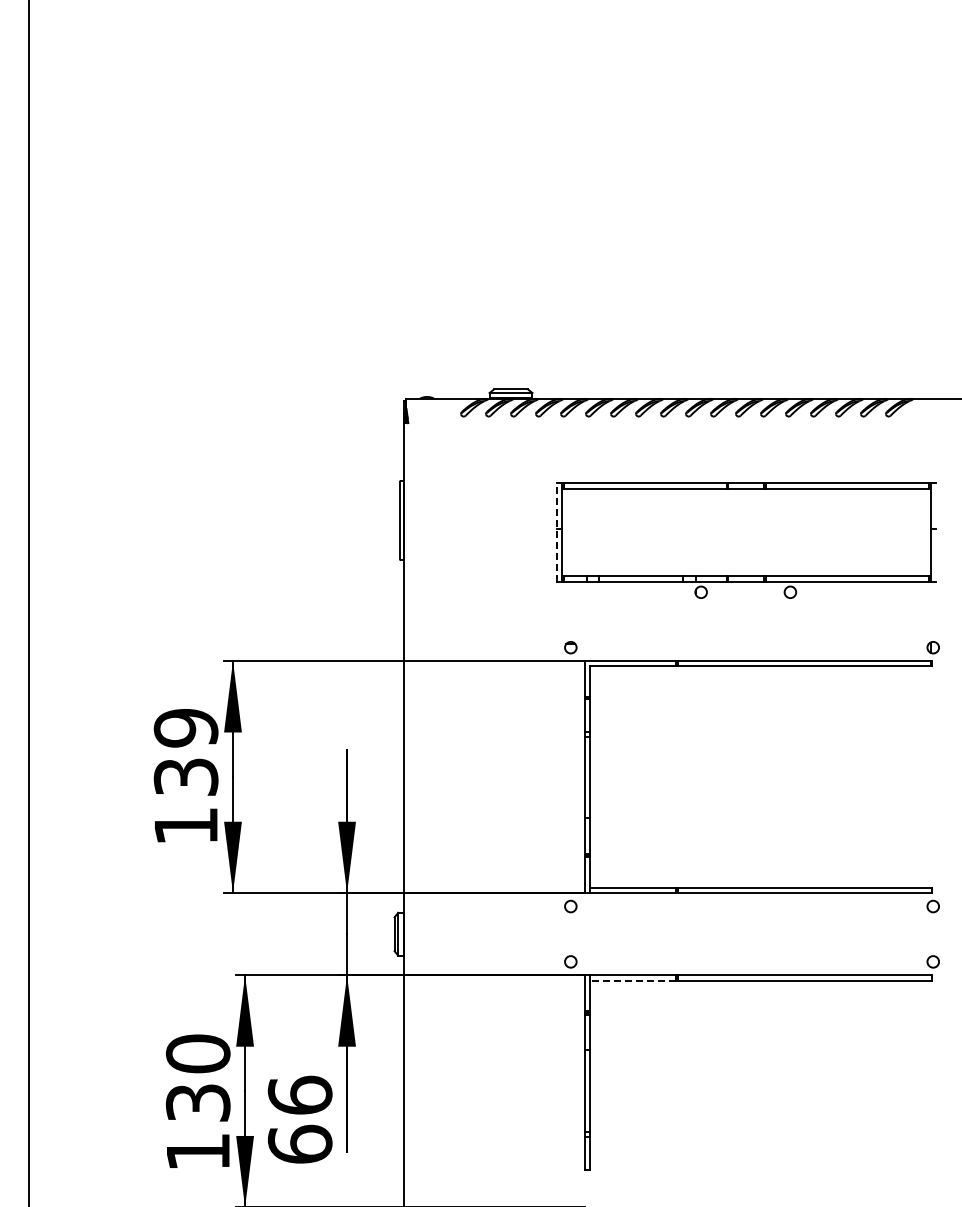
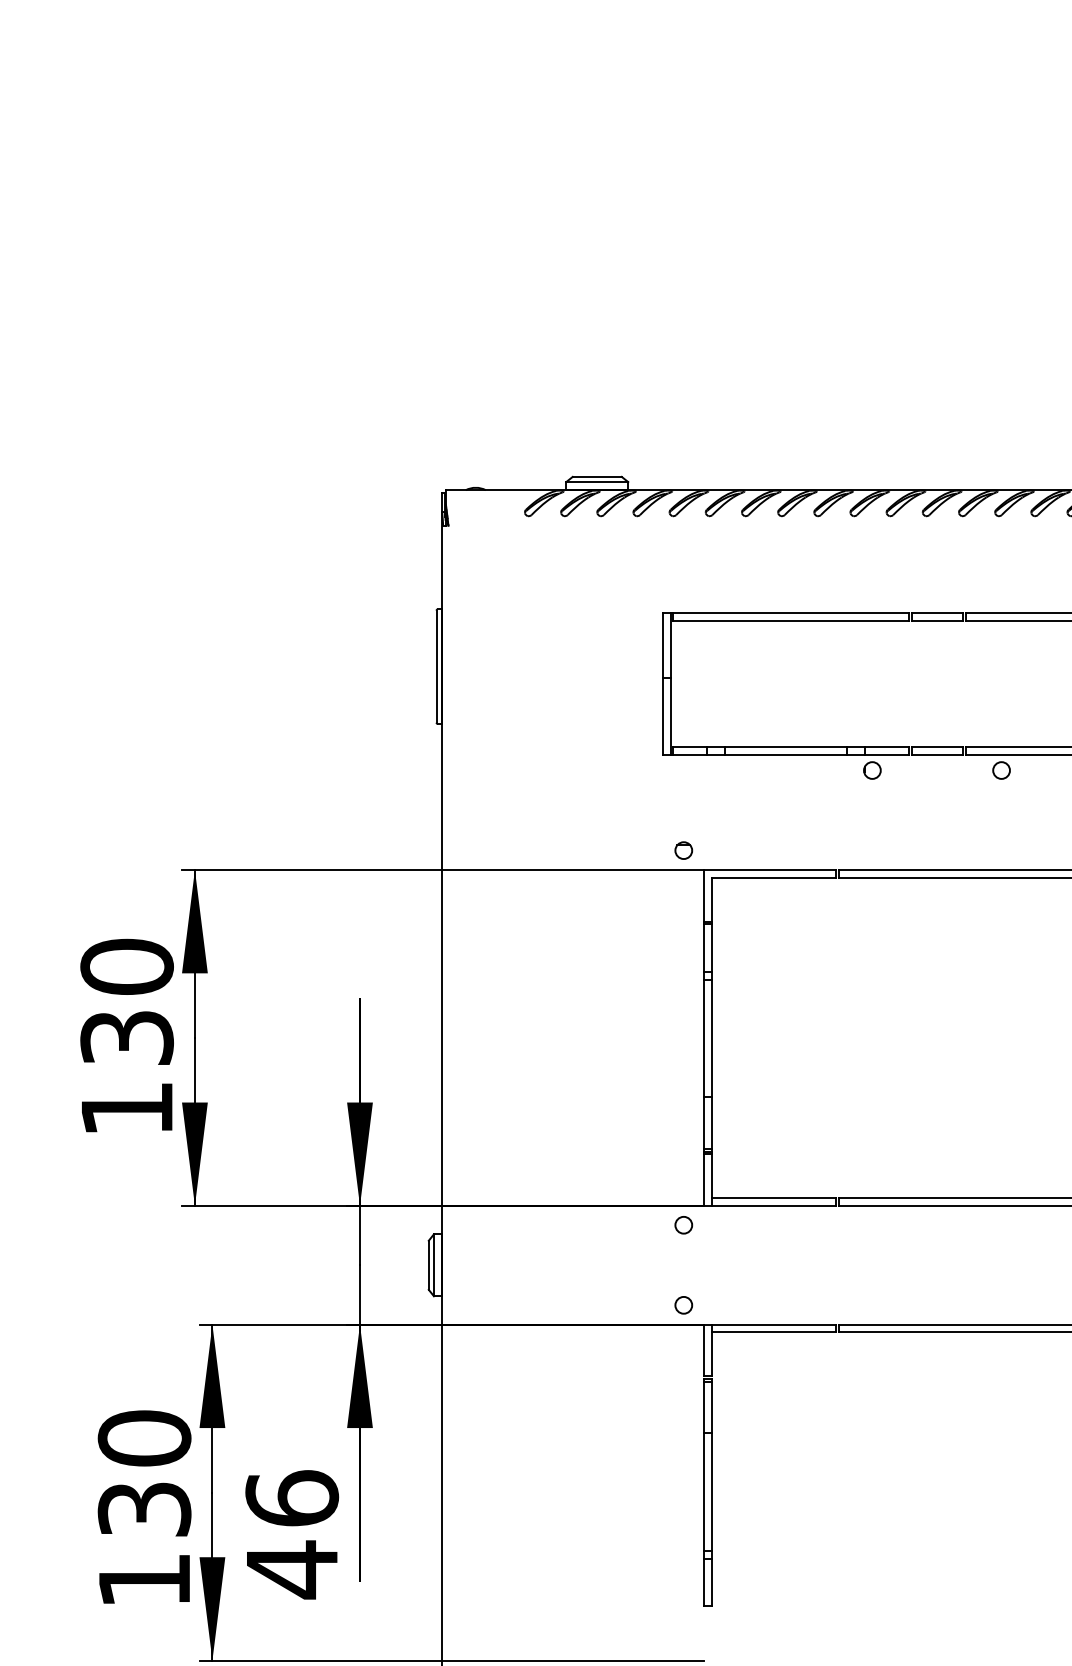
line: (556, 532) -> (663, 683), dashed -> solid
text: (185, 727) -> (126, 966), 139 -> 130
line: (633, 980) -> (774, 1332), dashed -> solid
text: (299, 1144) -> (291, 1569), 66 -> 46

